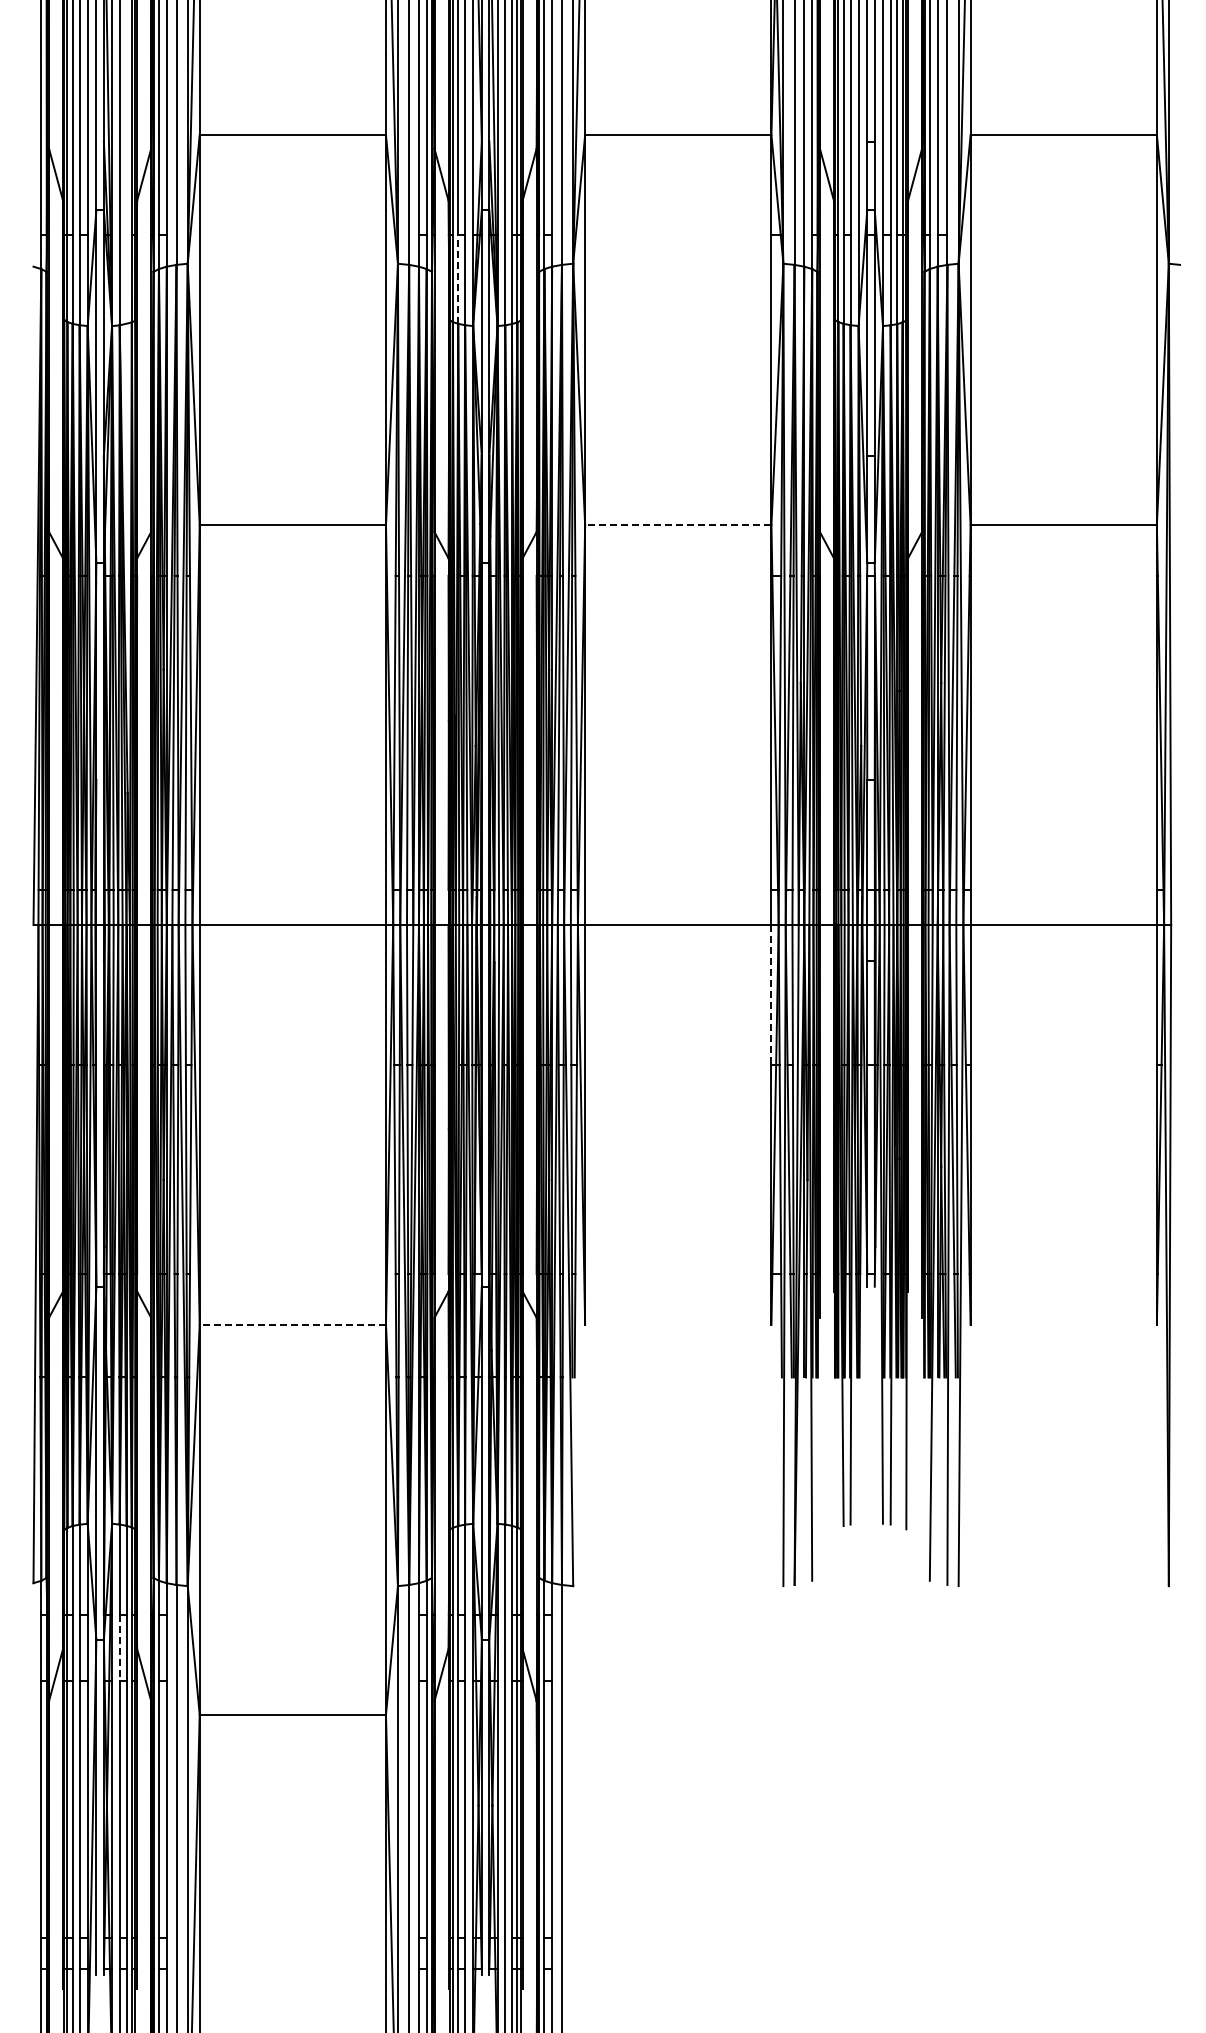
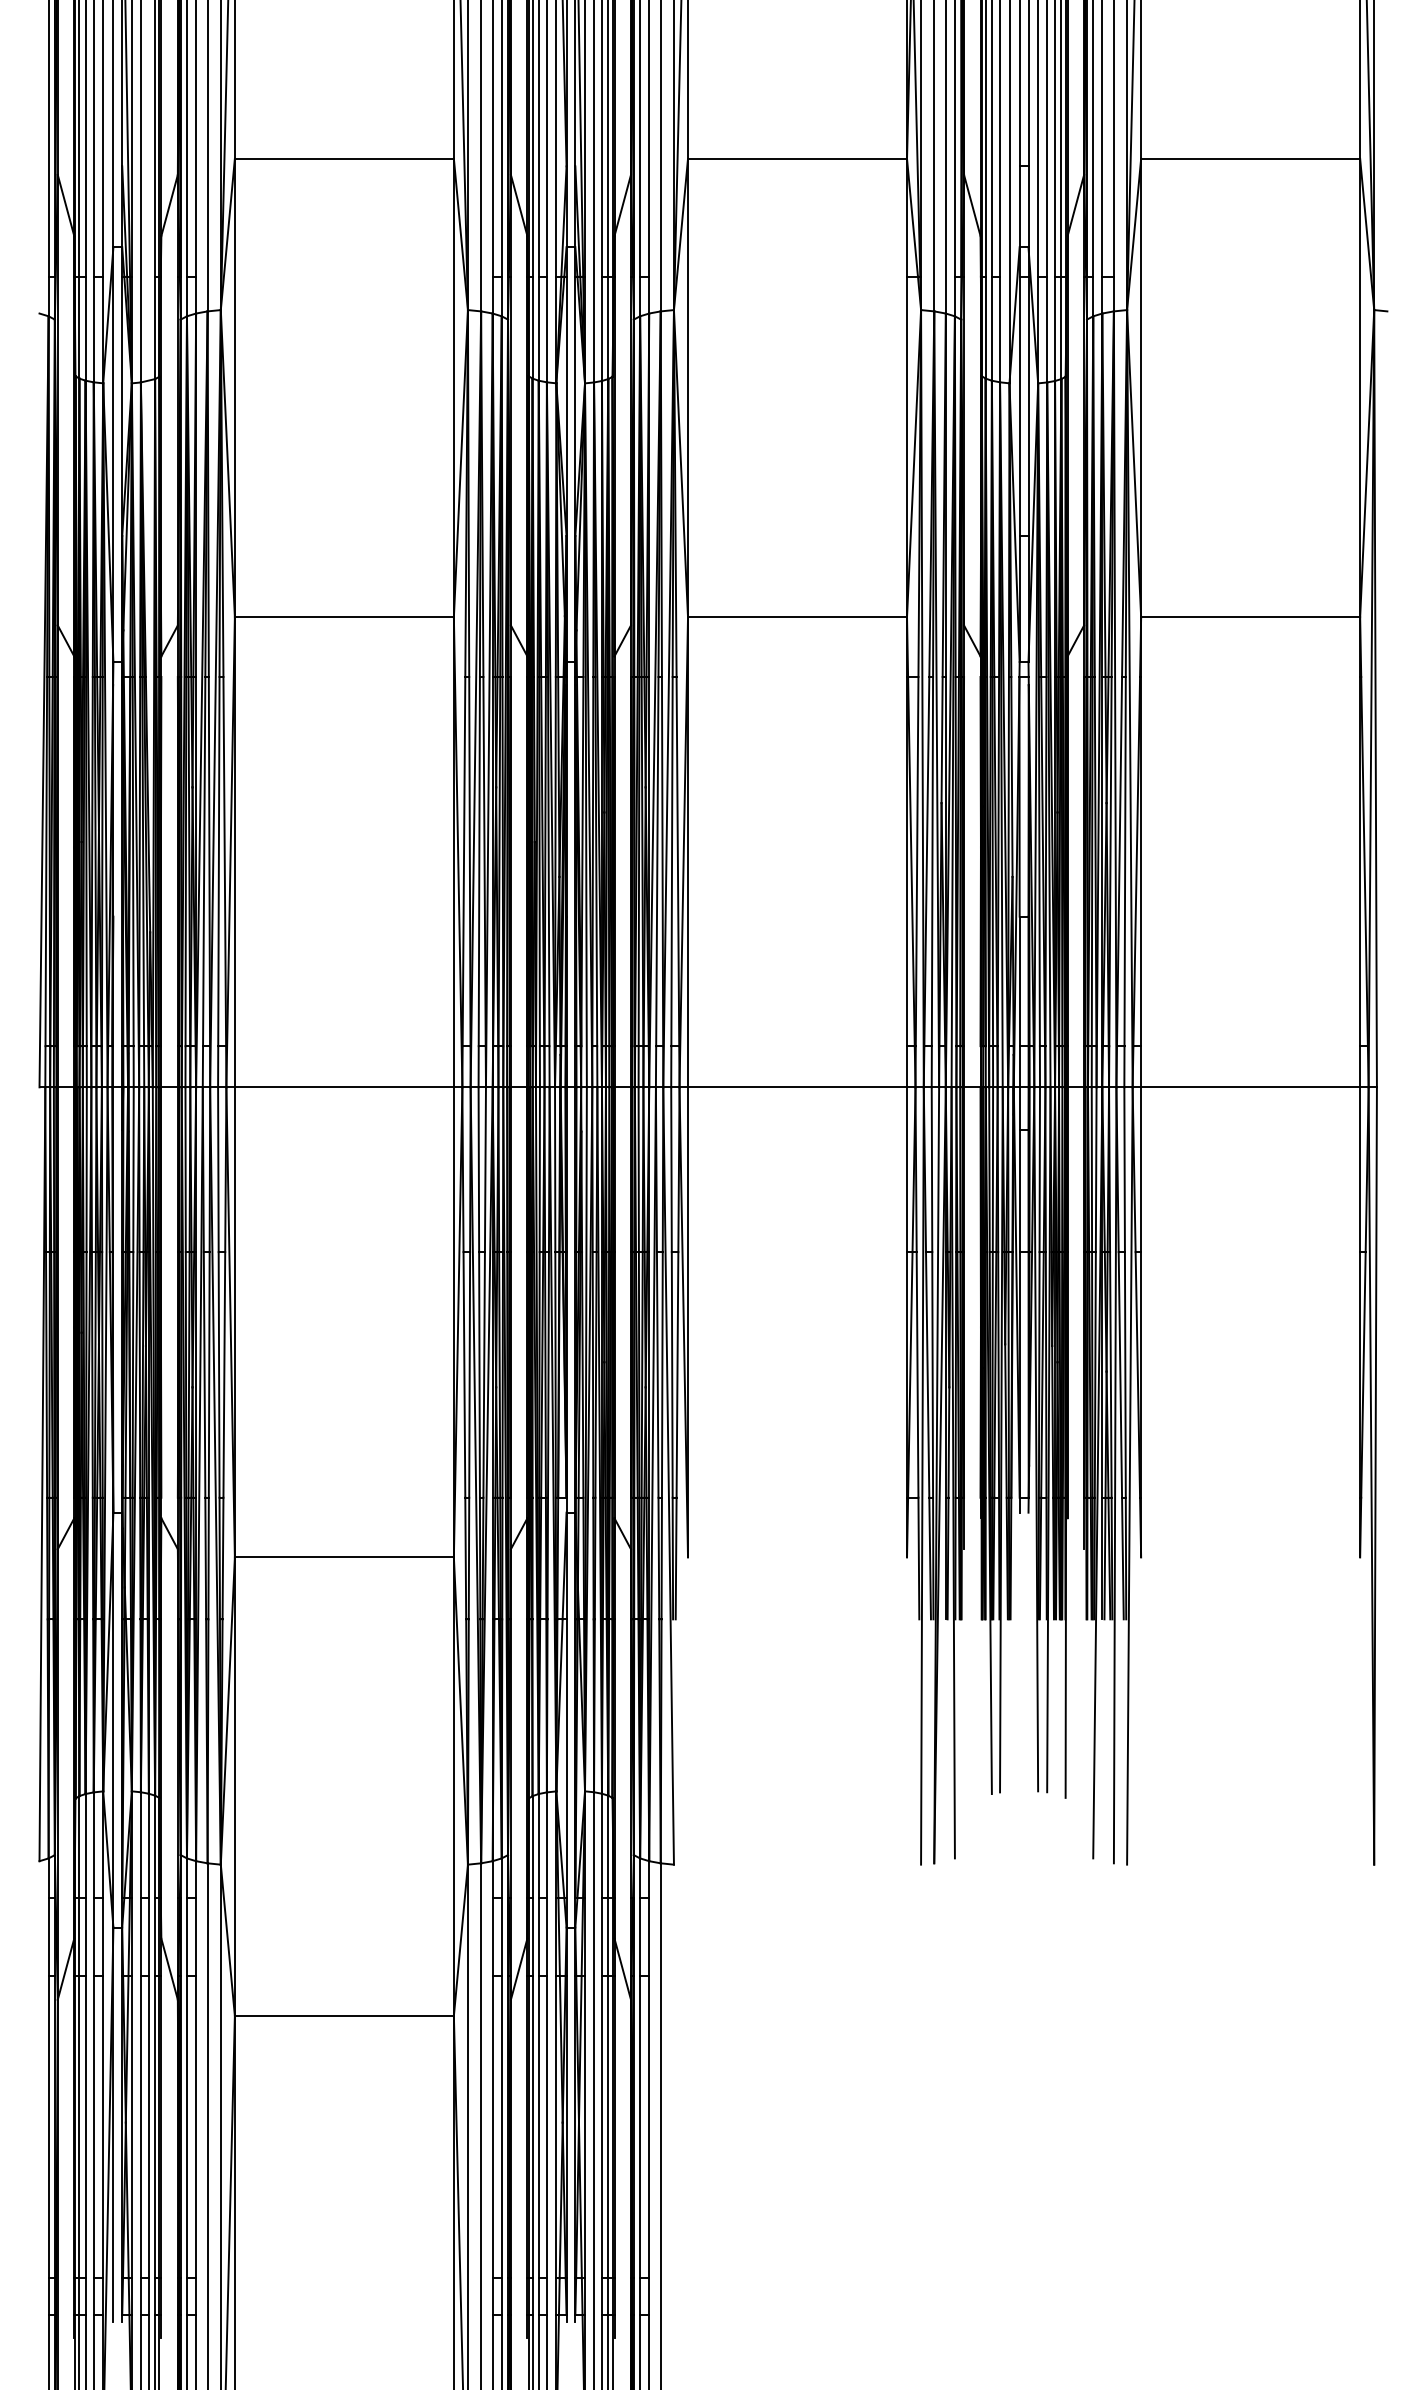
line: (458, 279) -> (539, 328), dashed -> solid
line: (677, 525) -> (796, 617), dashed -> solid
line: (771, 995) -> (907, 1170), dashed -> solid
line: (292, 1324) -> (343, 1557), dashed -> solid
line: (119, 1648) -> (140, 1937), dashed -> solid

